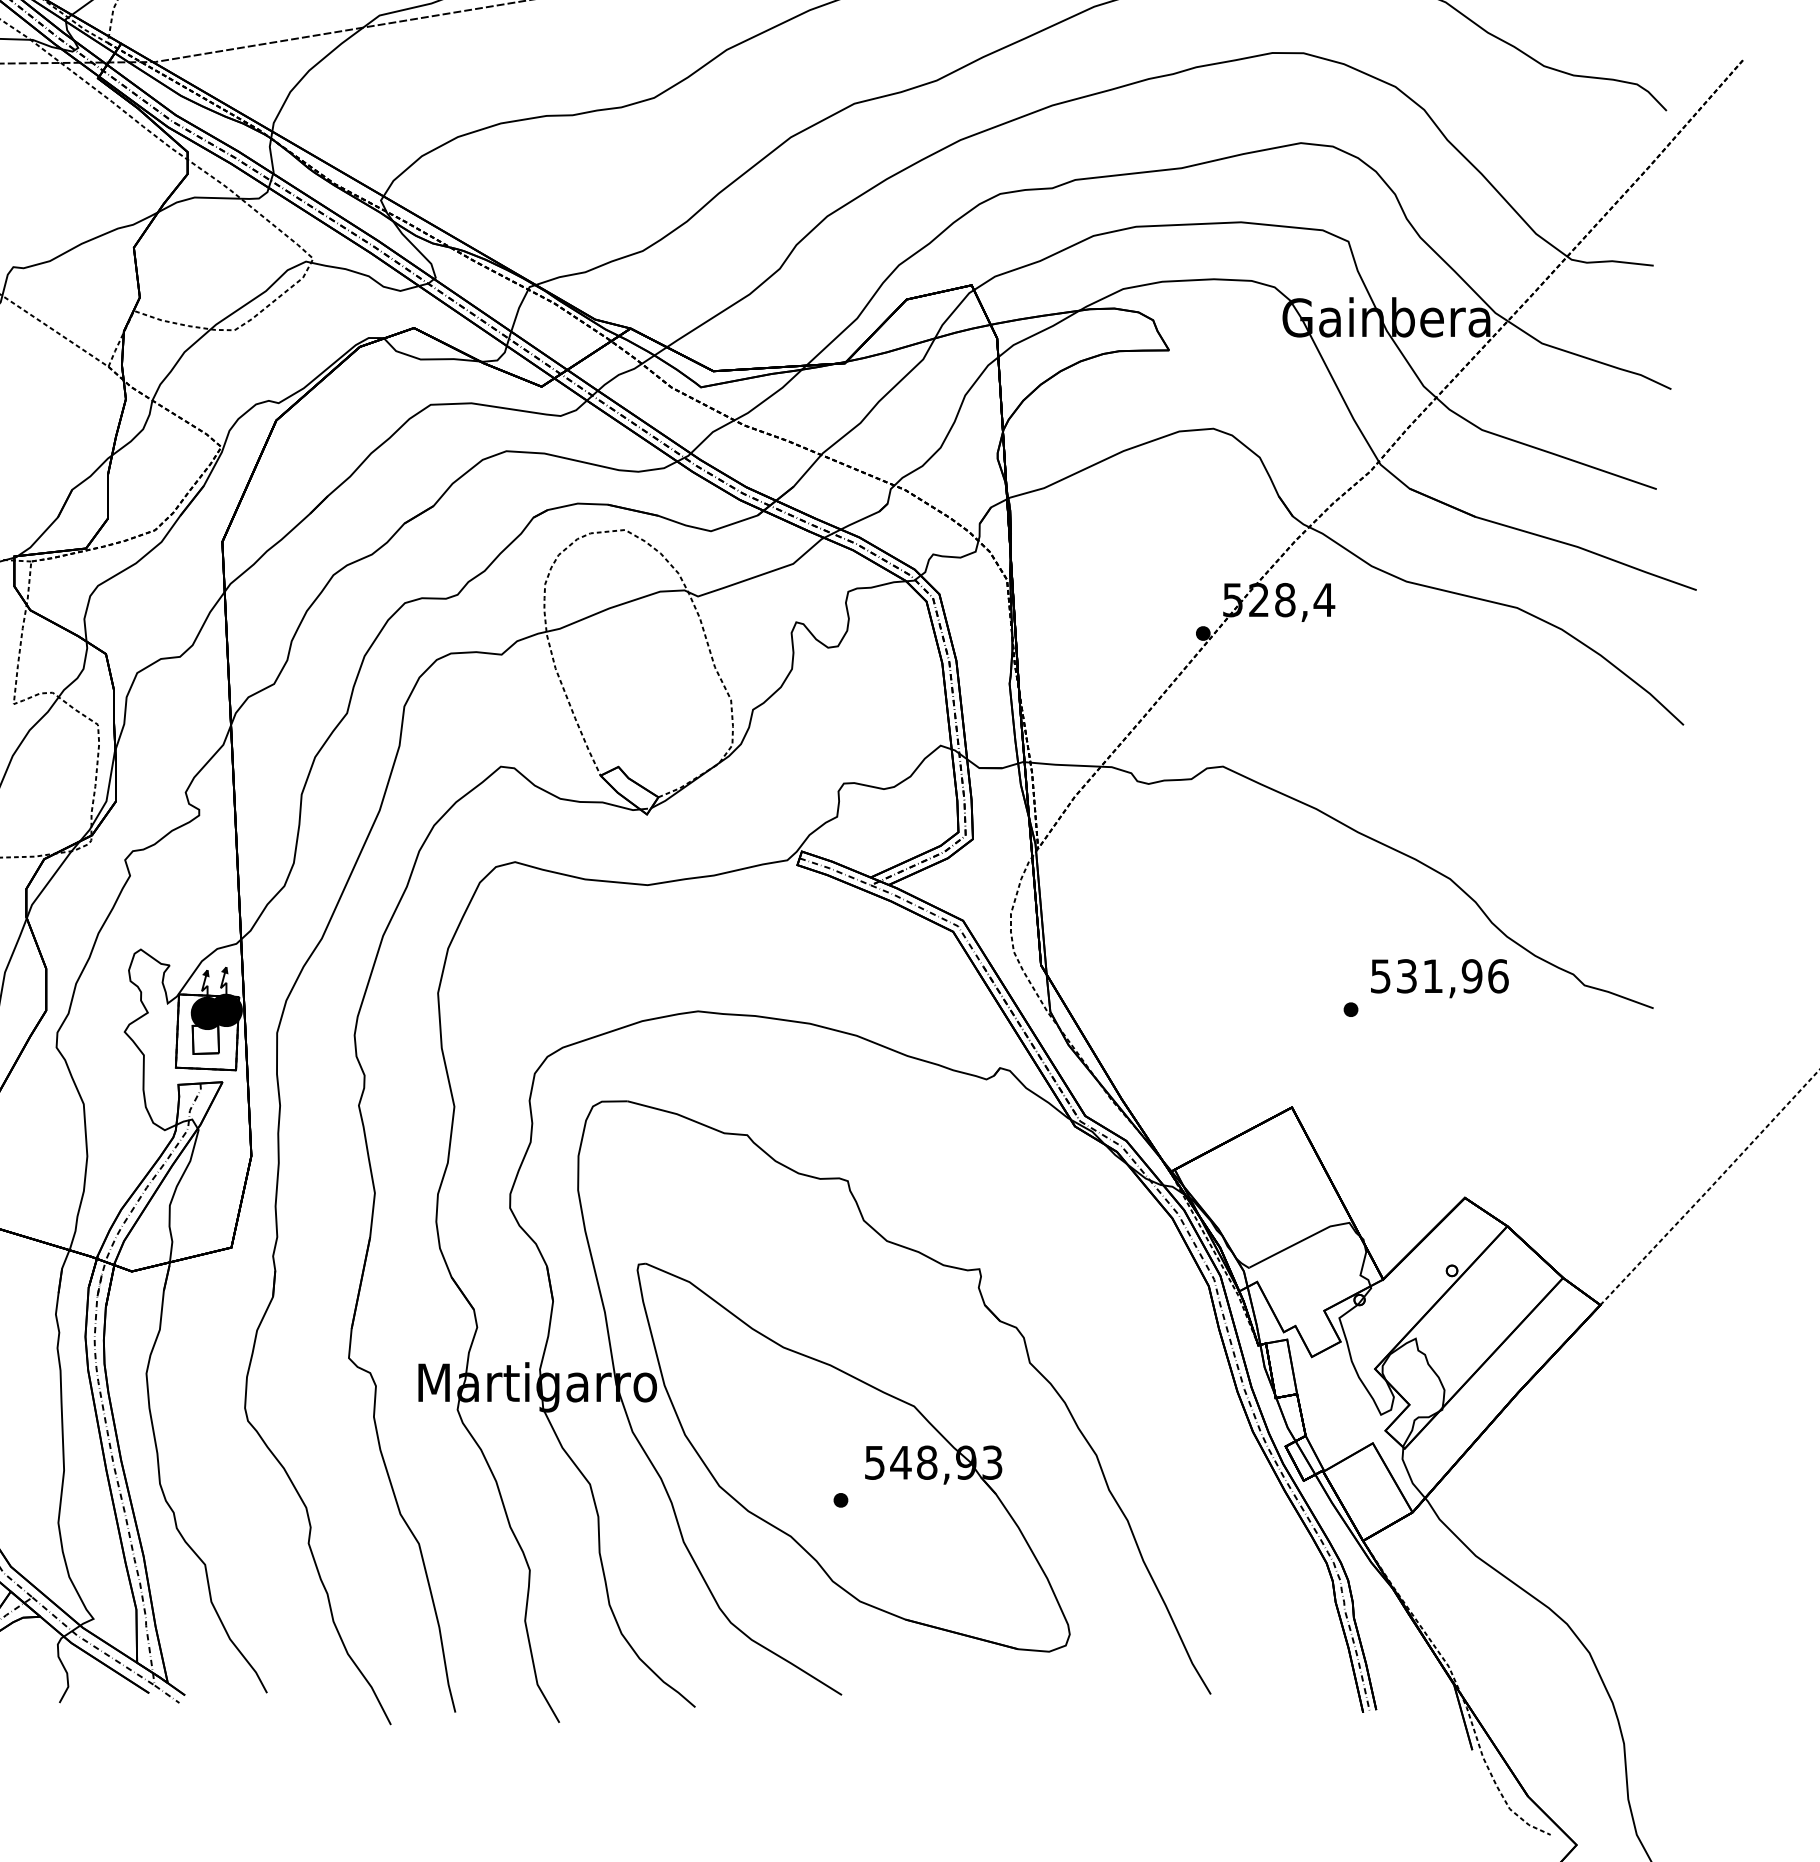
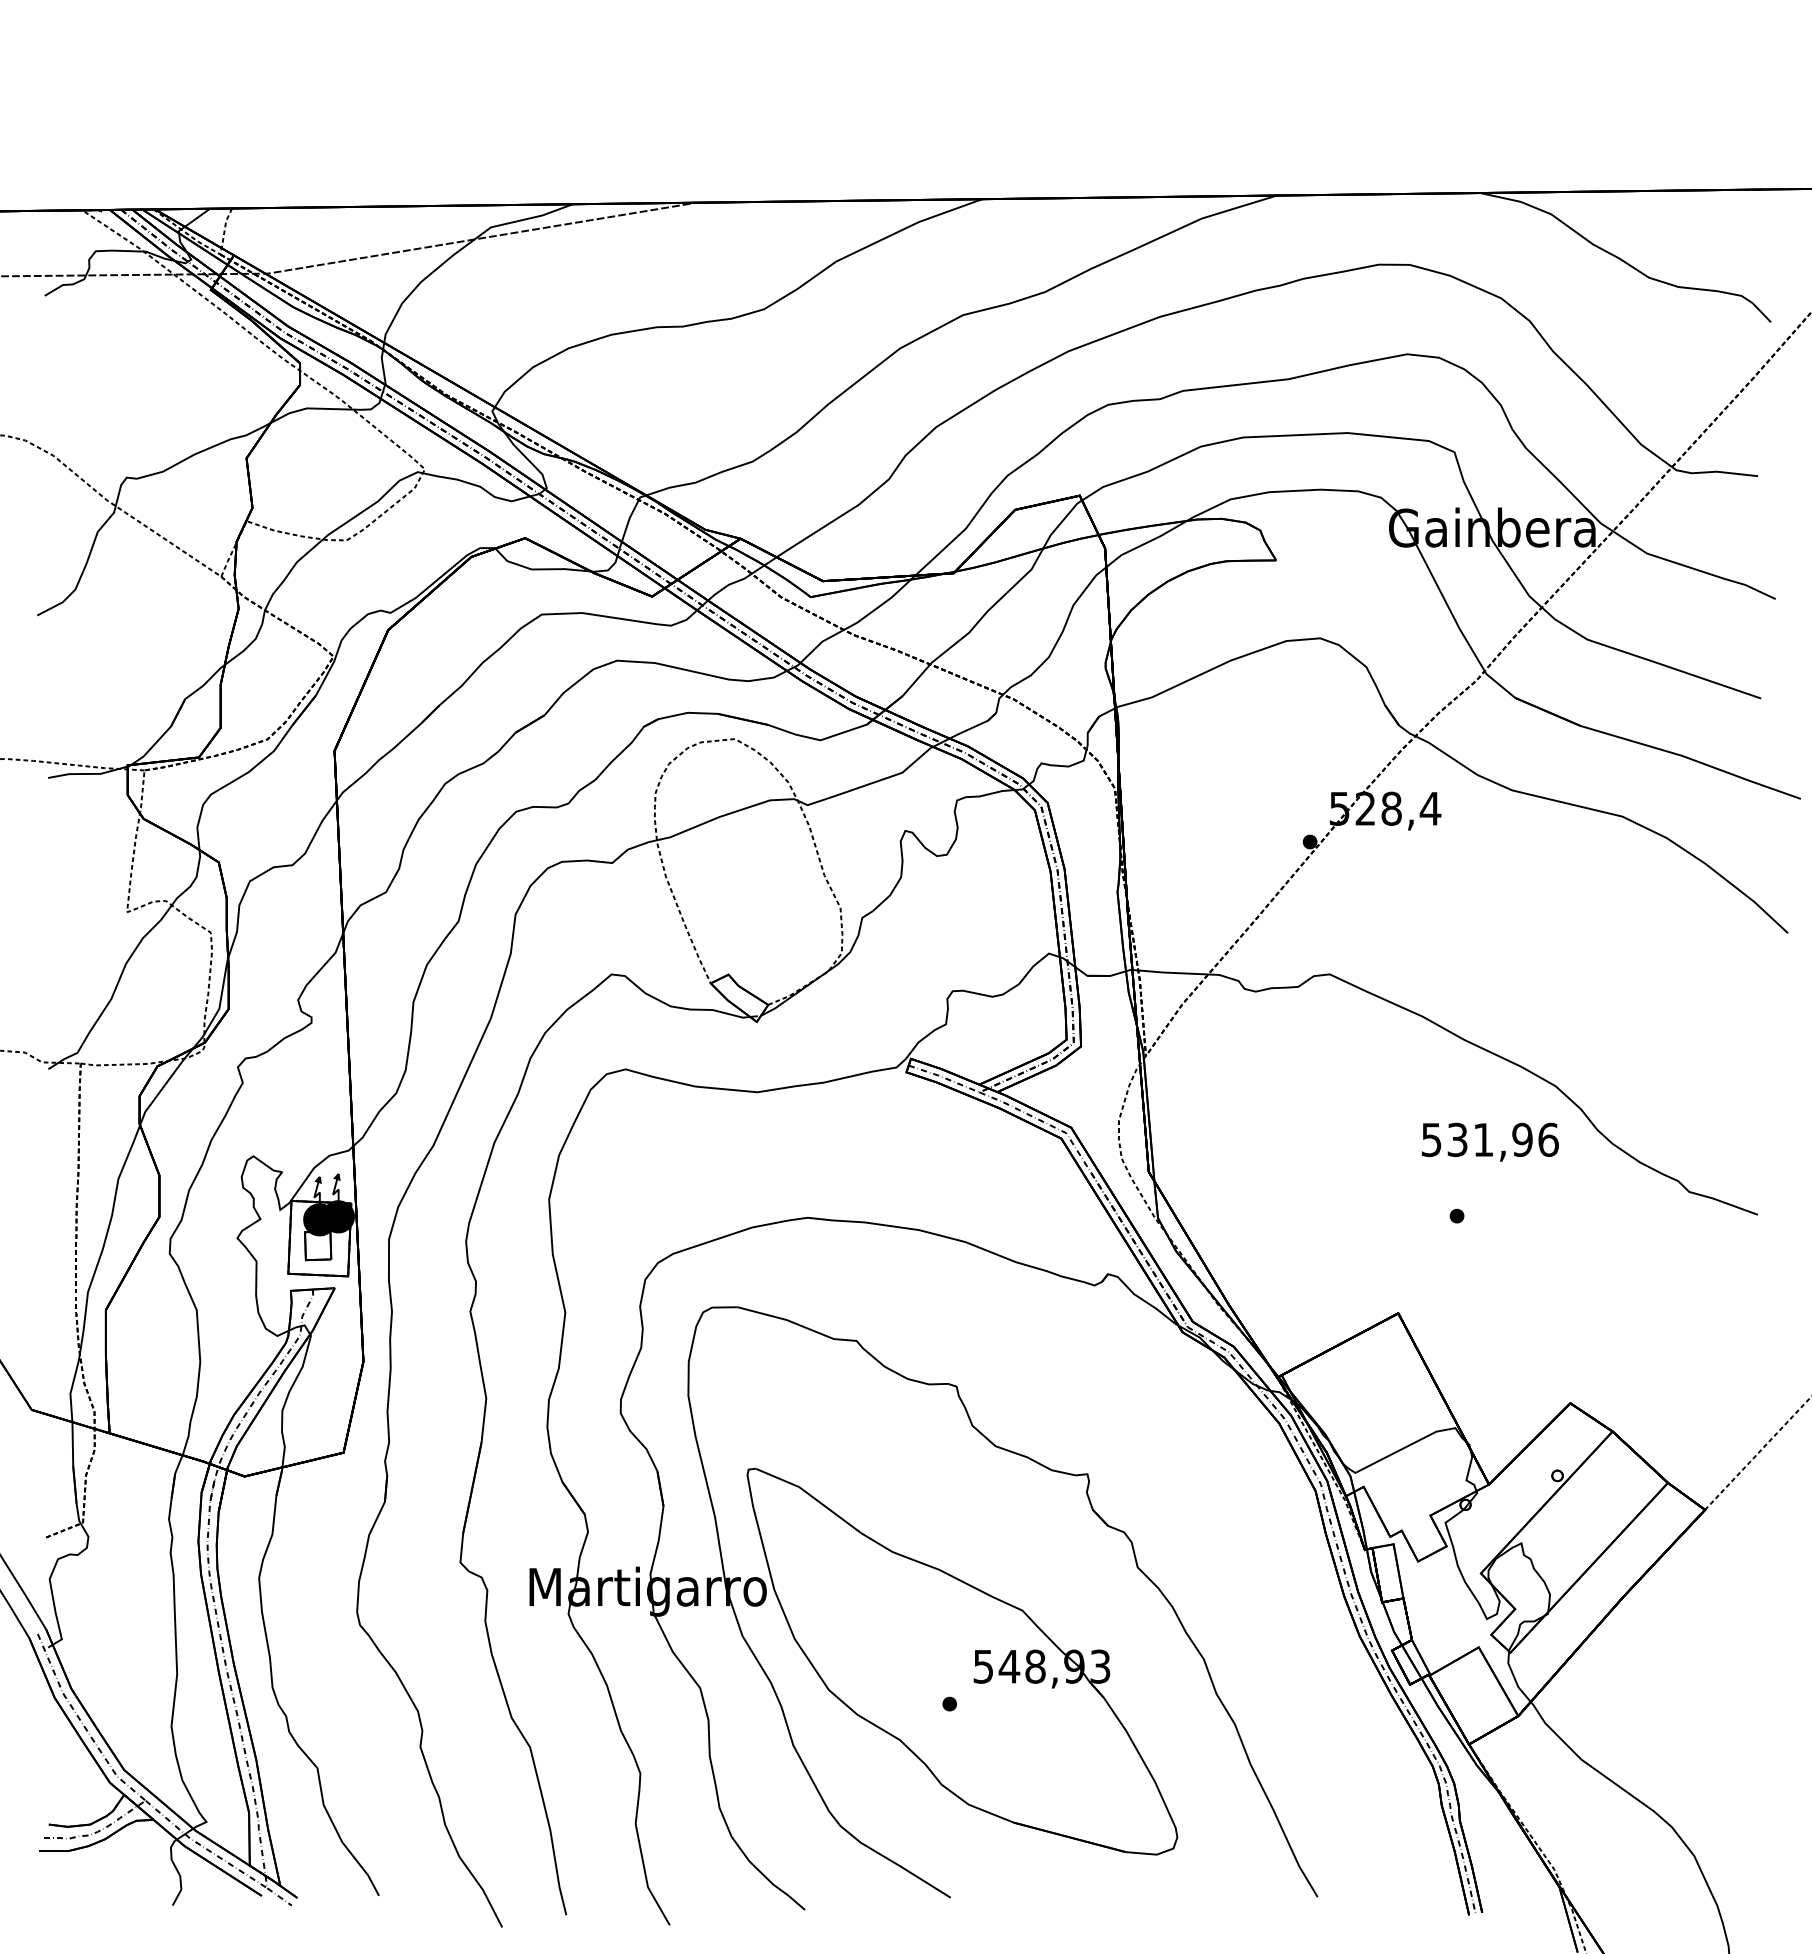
text: (1439, 977) -> (1490, 1141), moved

